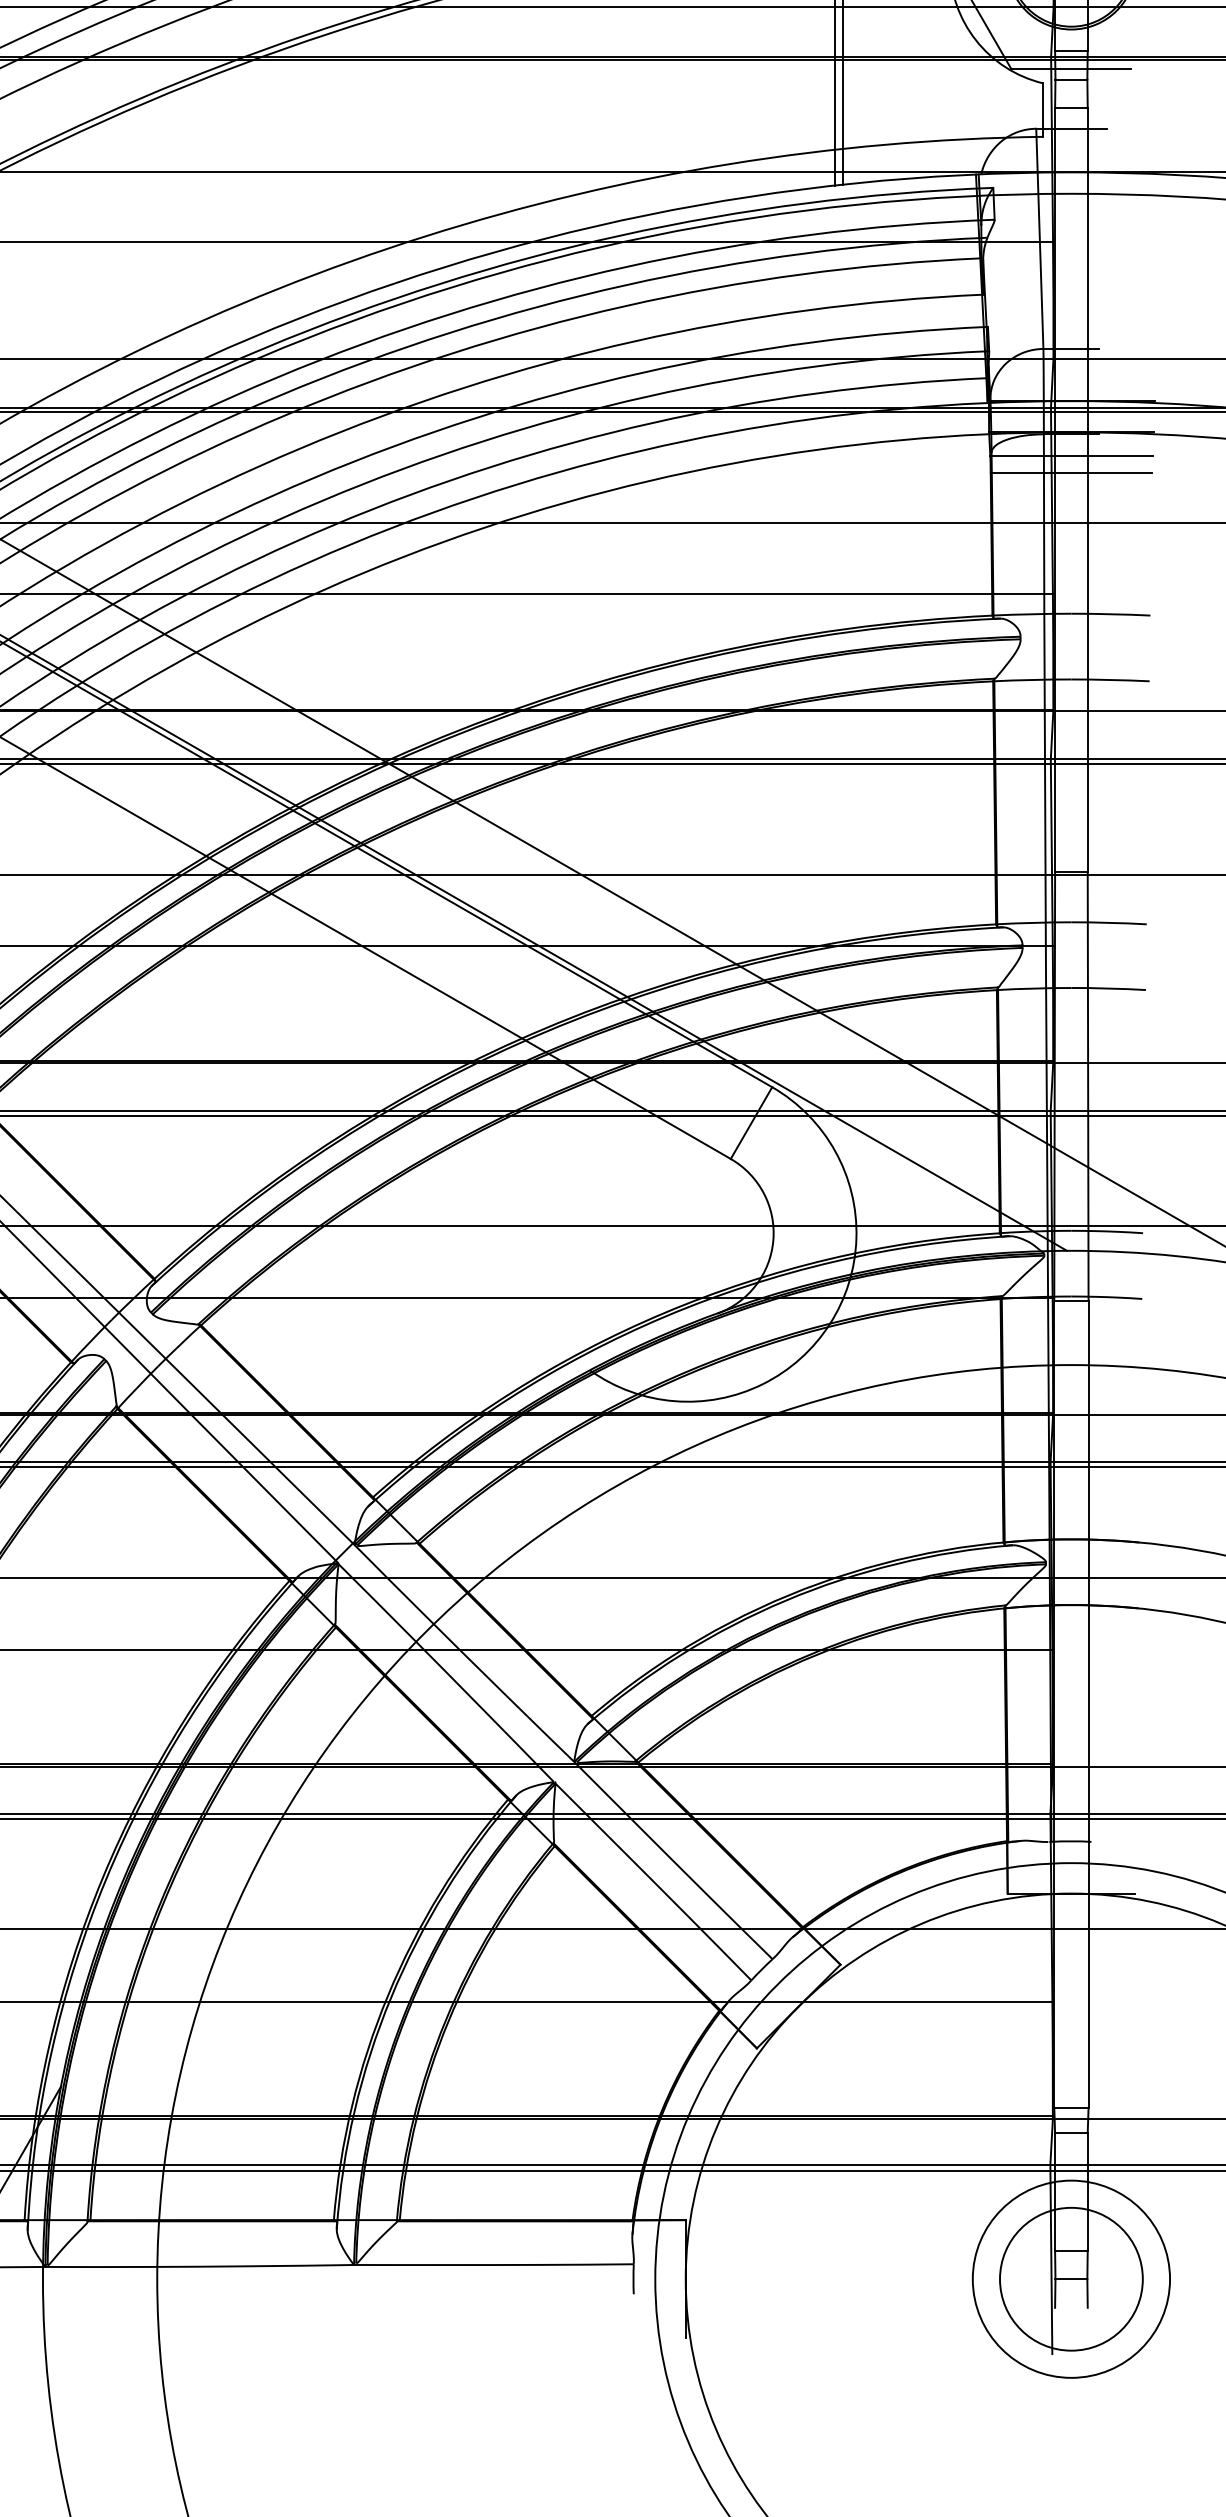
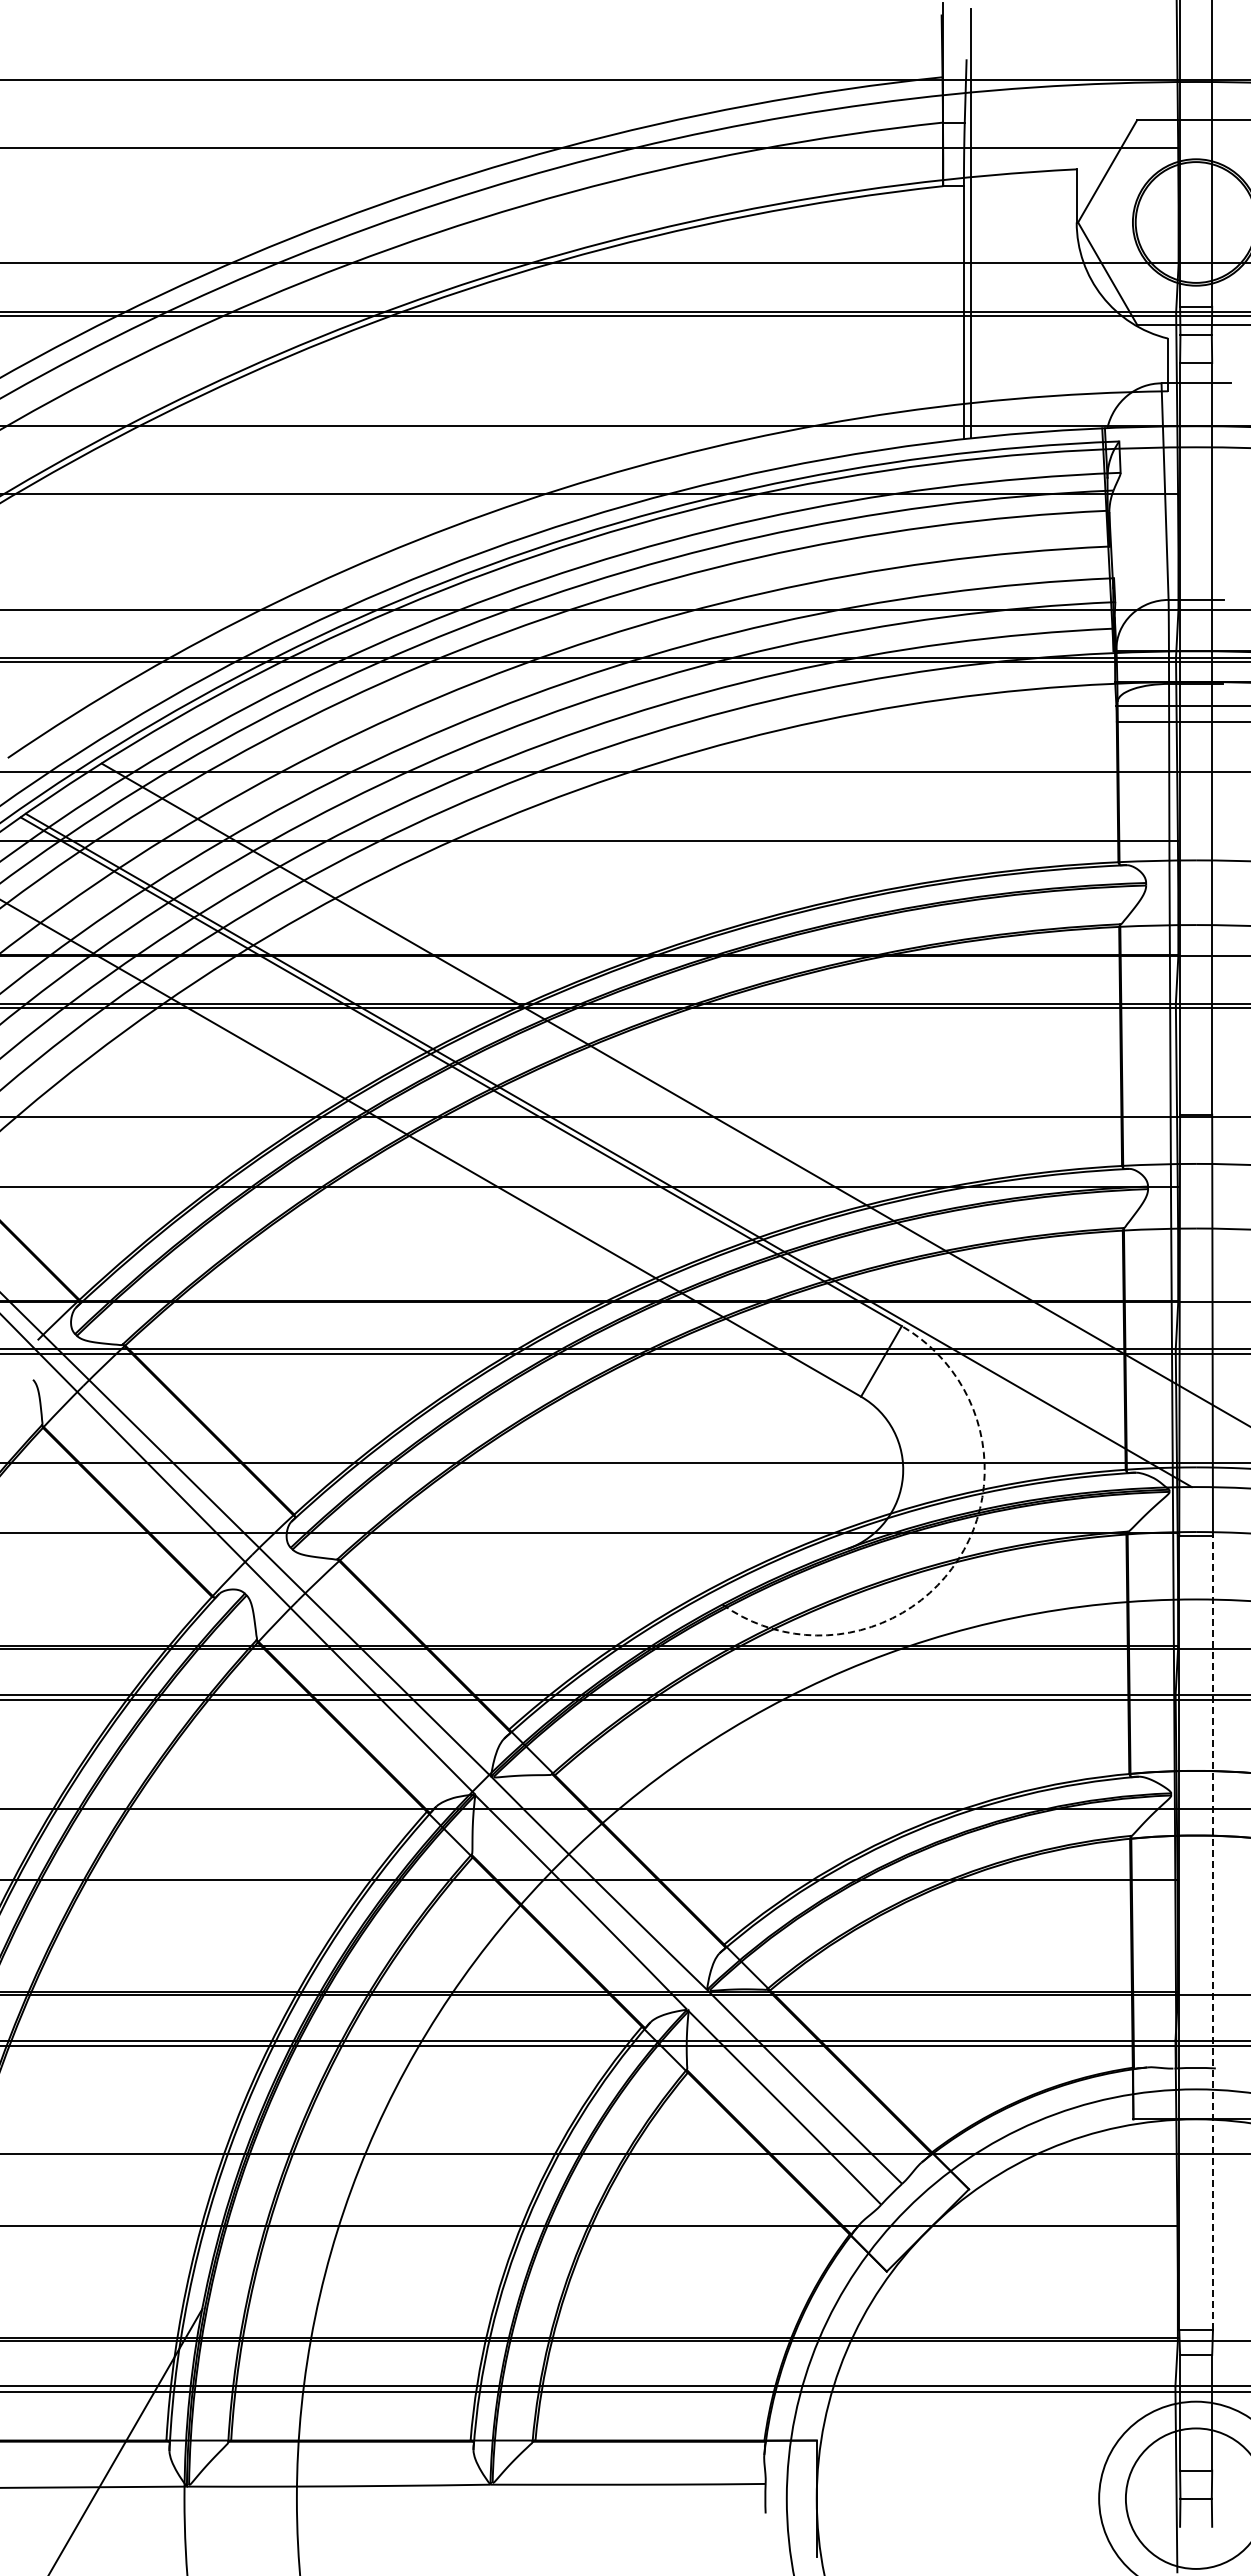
arc: (829, 1324) -> (958, 1559), solid -> dashed
line: (1088, 1704) -> (1212, 1933), solid -> dashed

